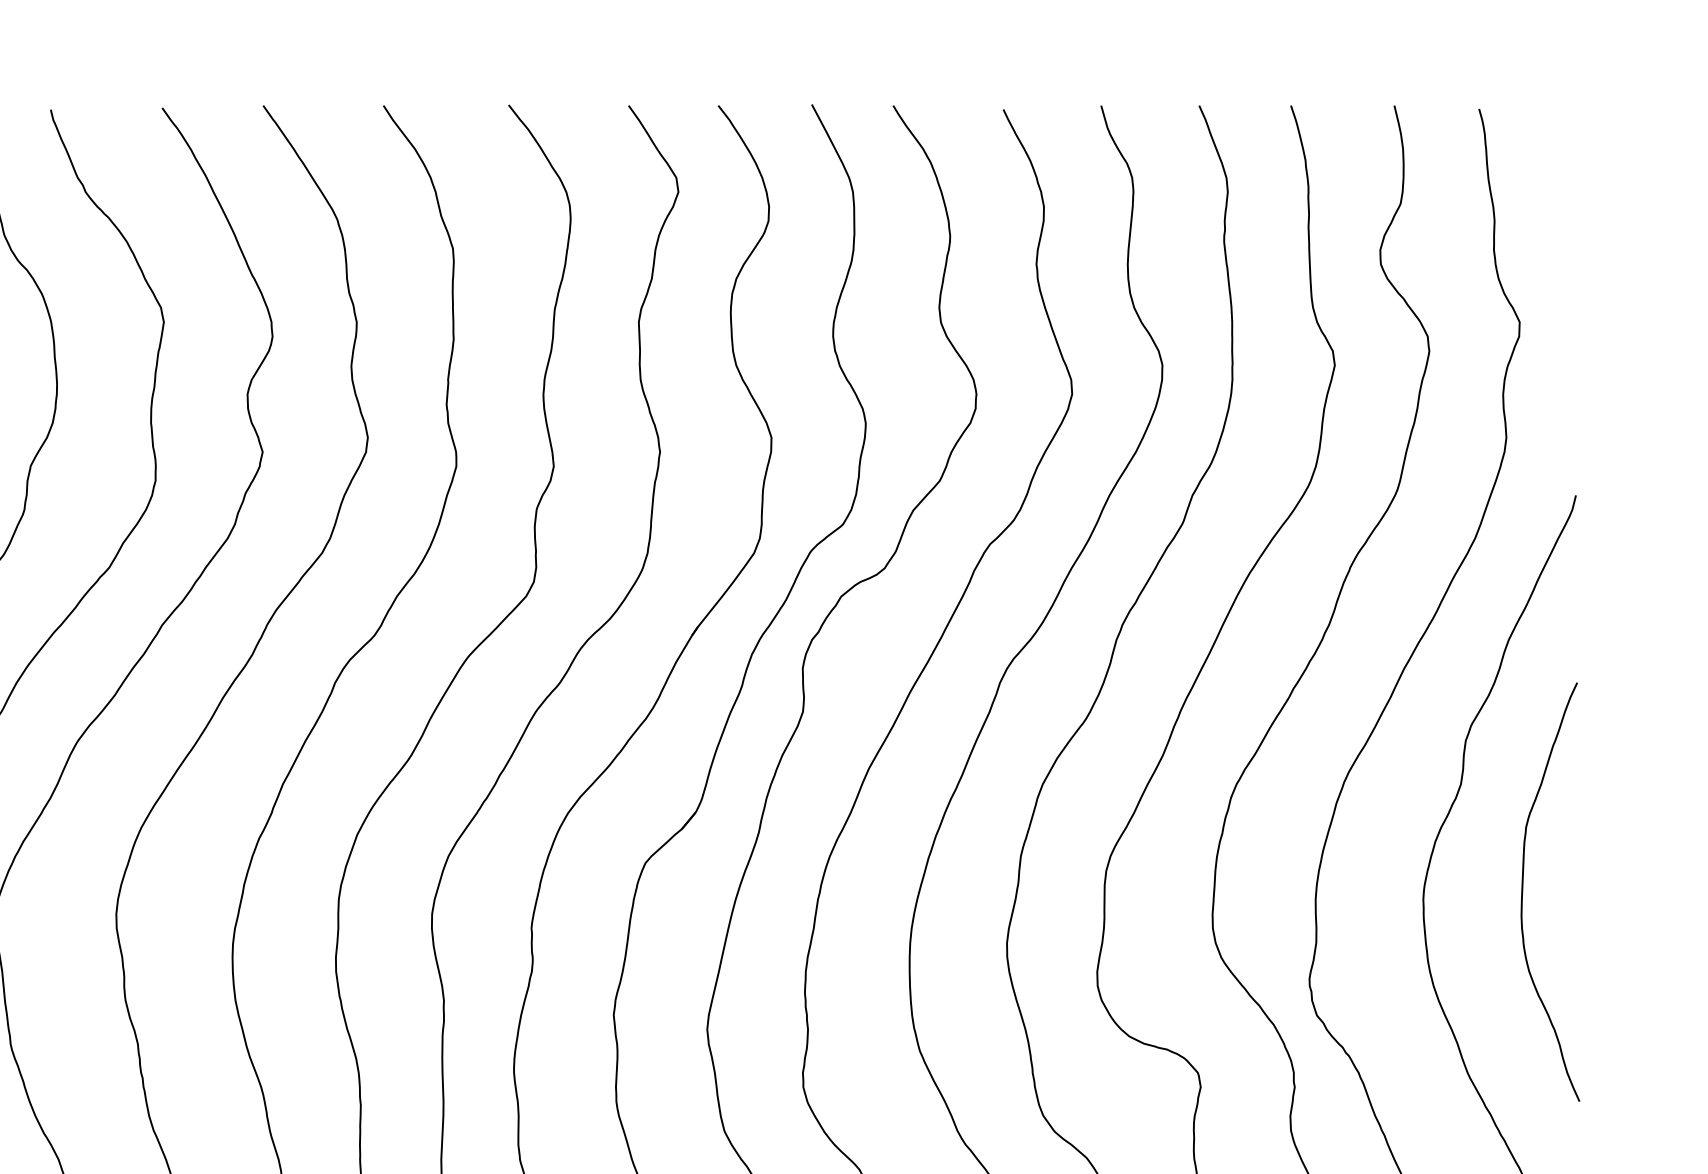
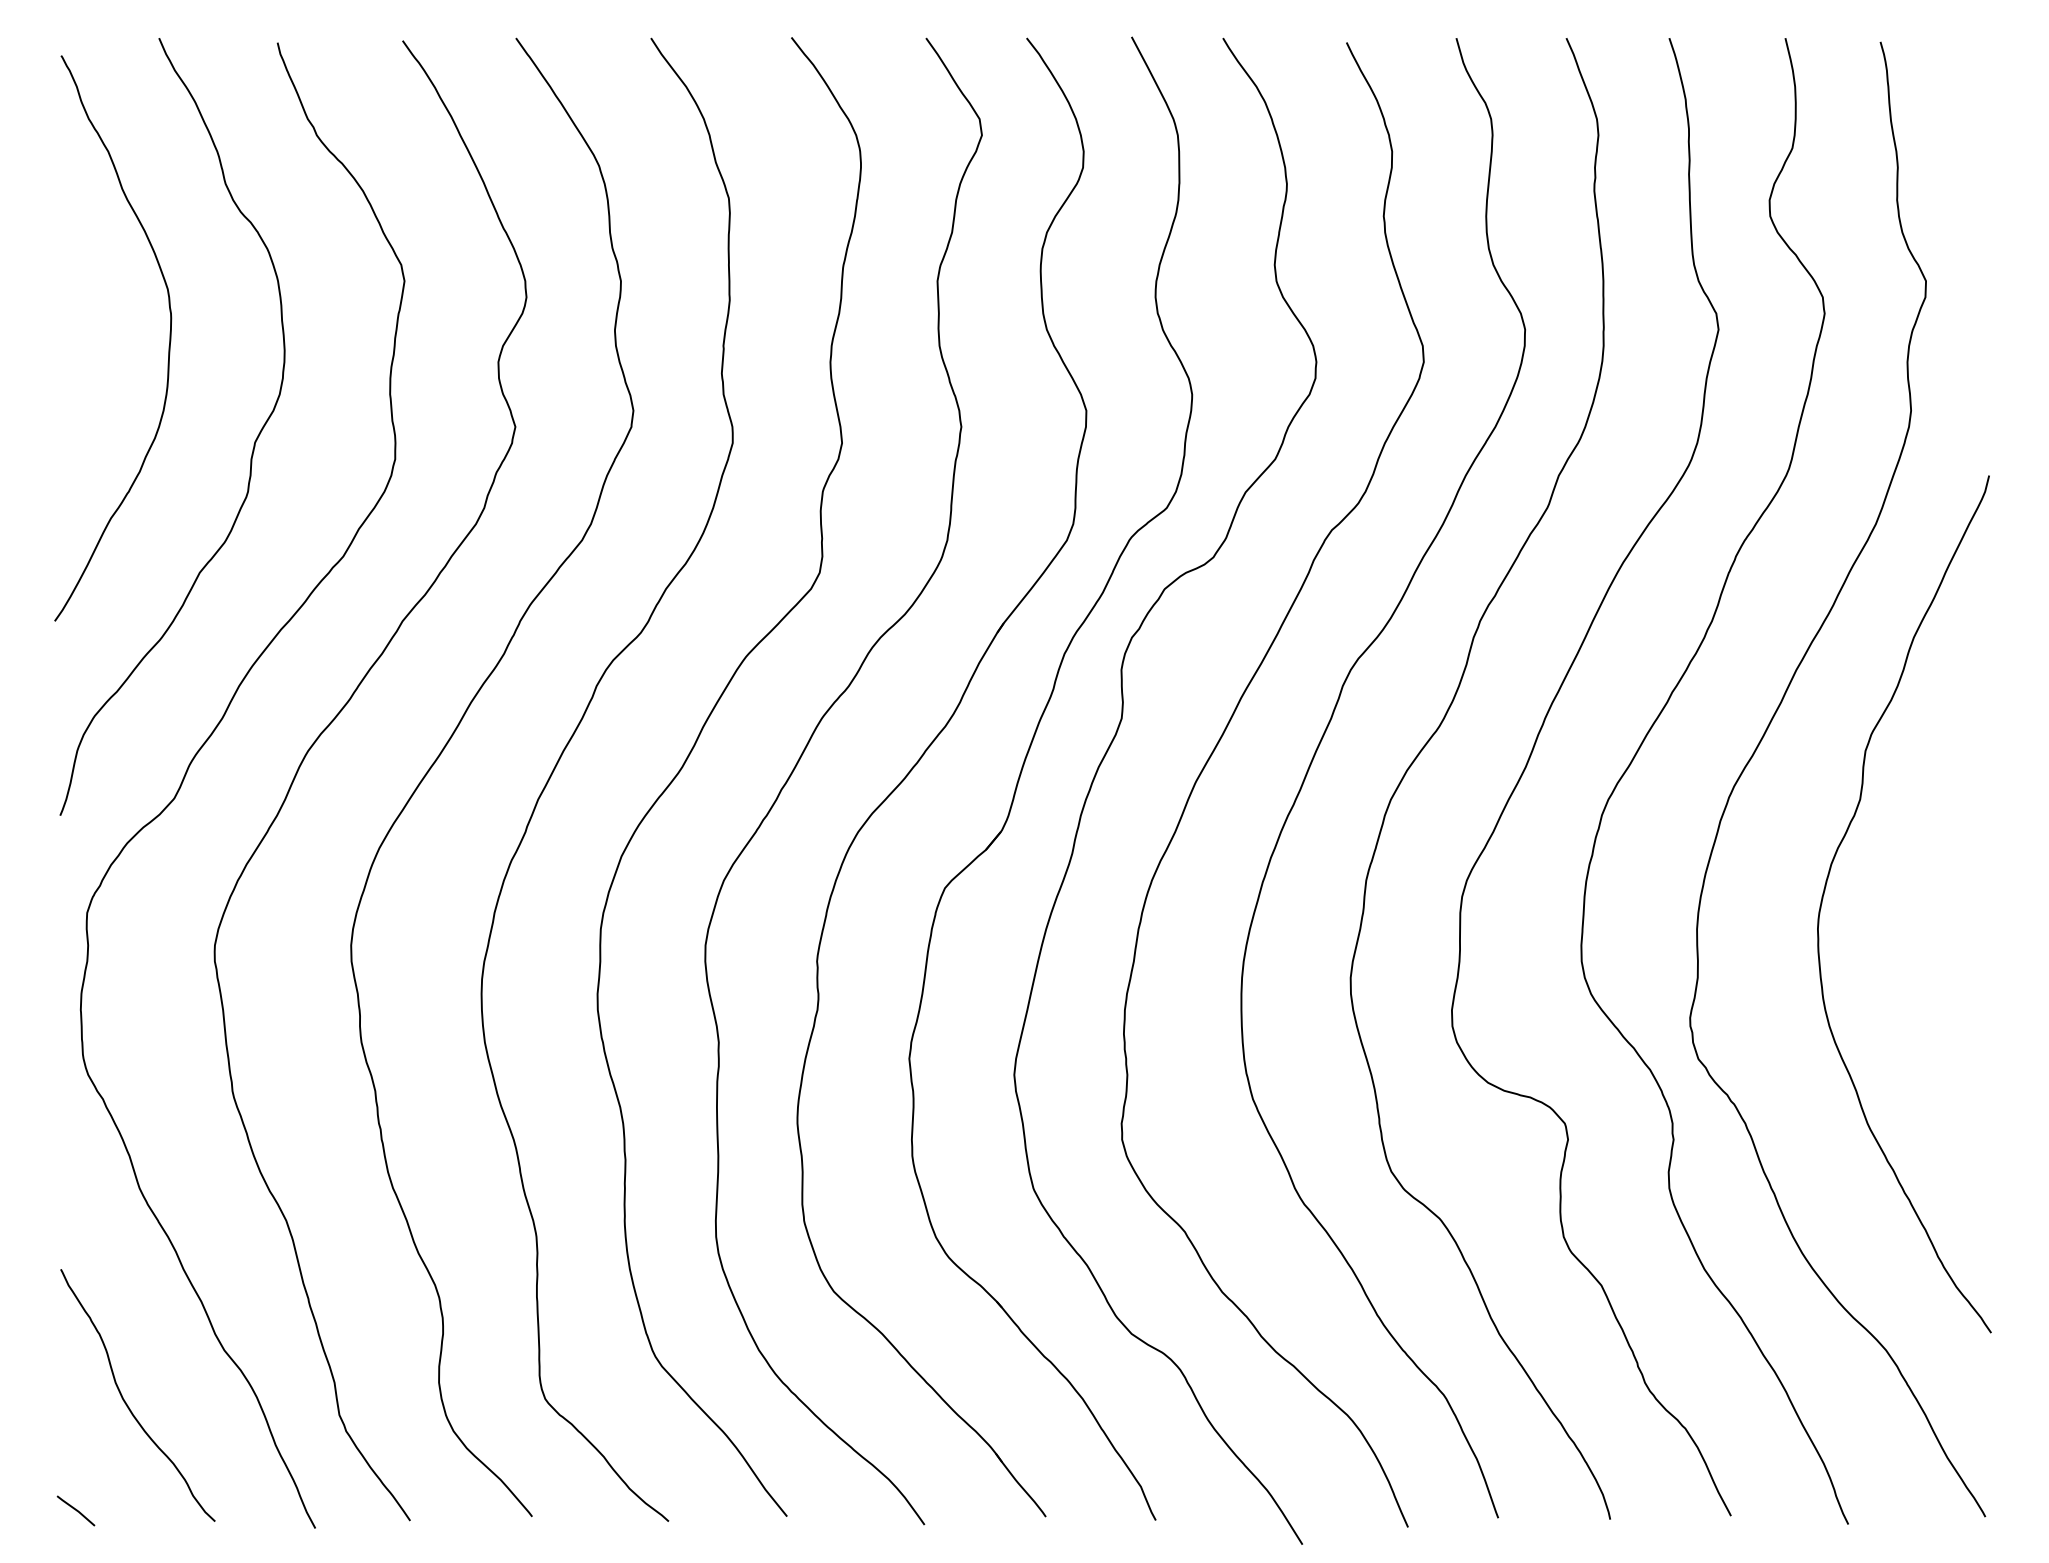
curve: (1522, 891) -> (1929, 920), removed

